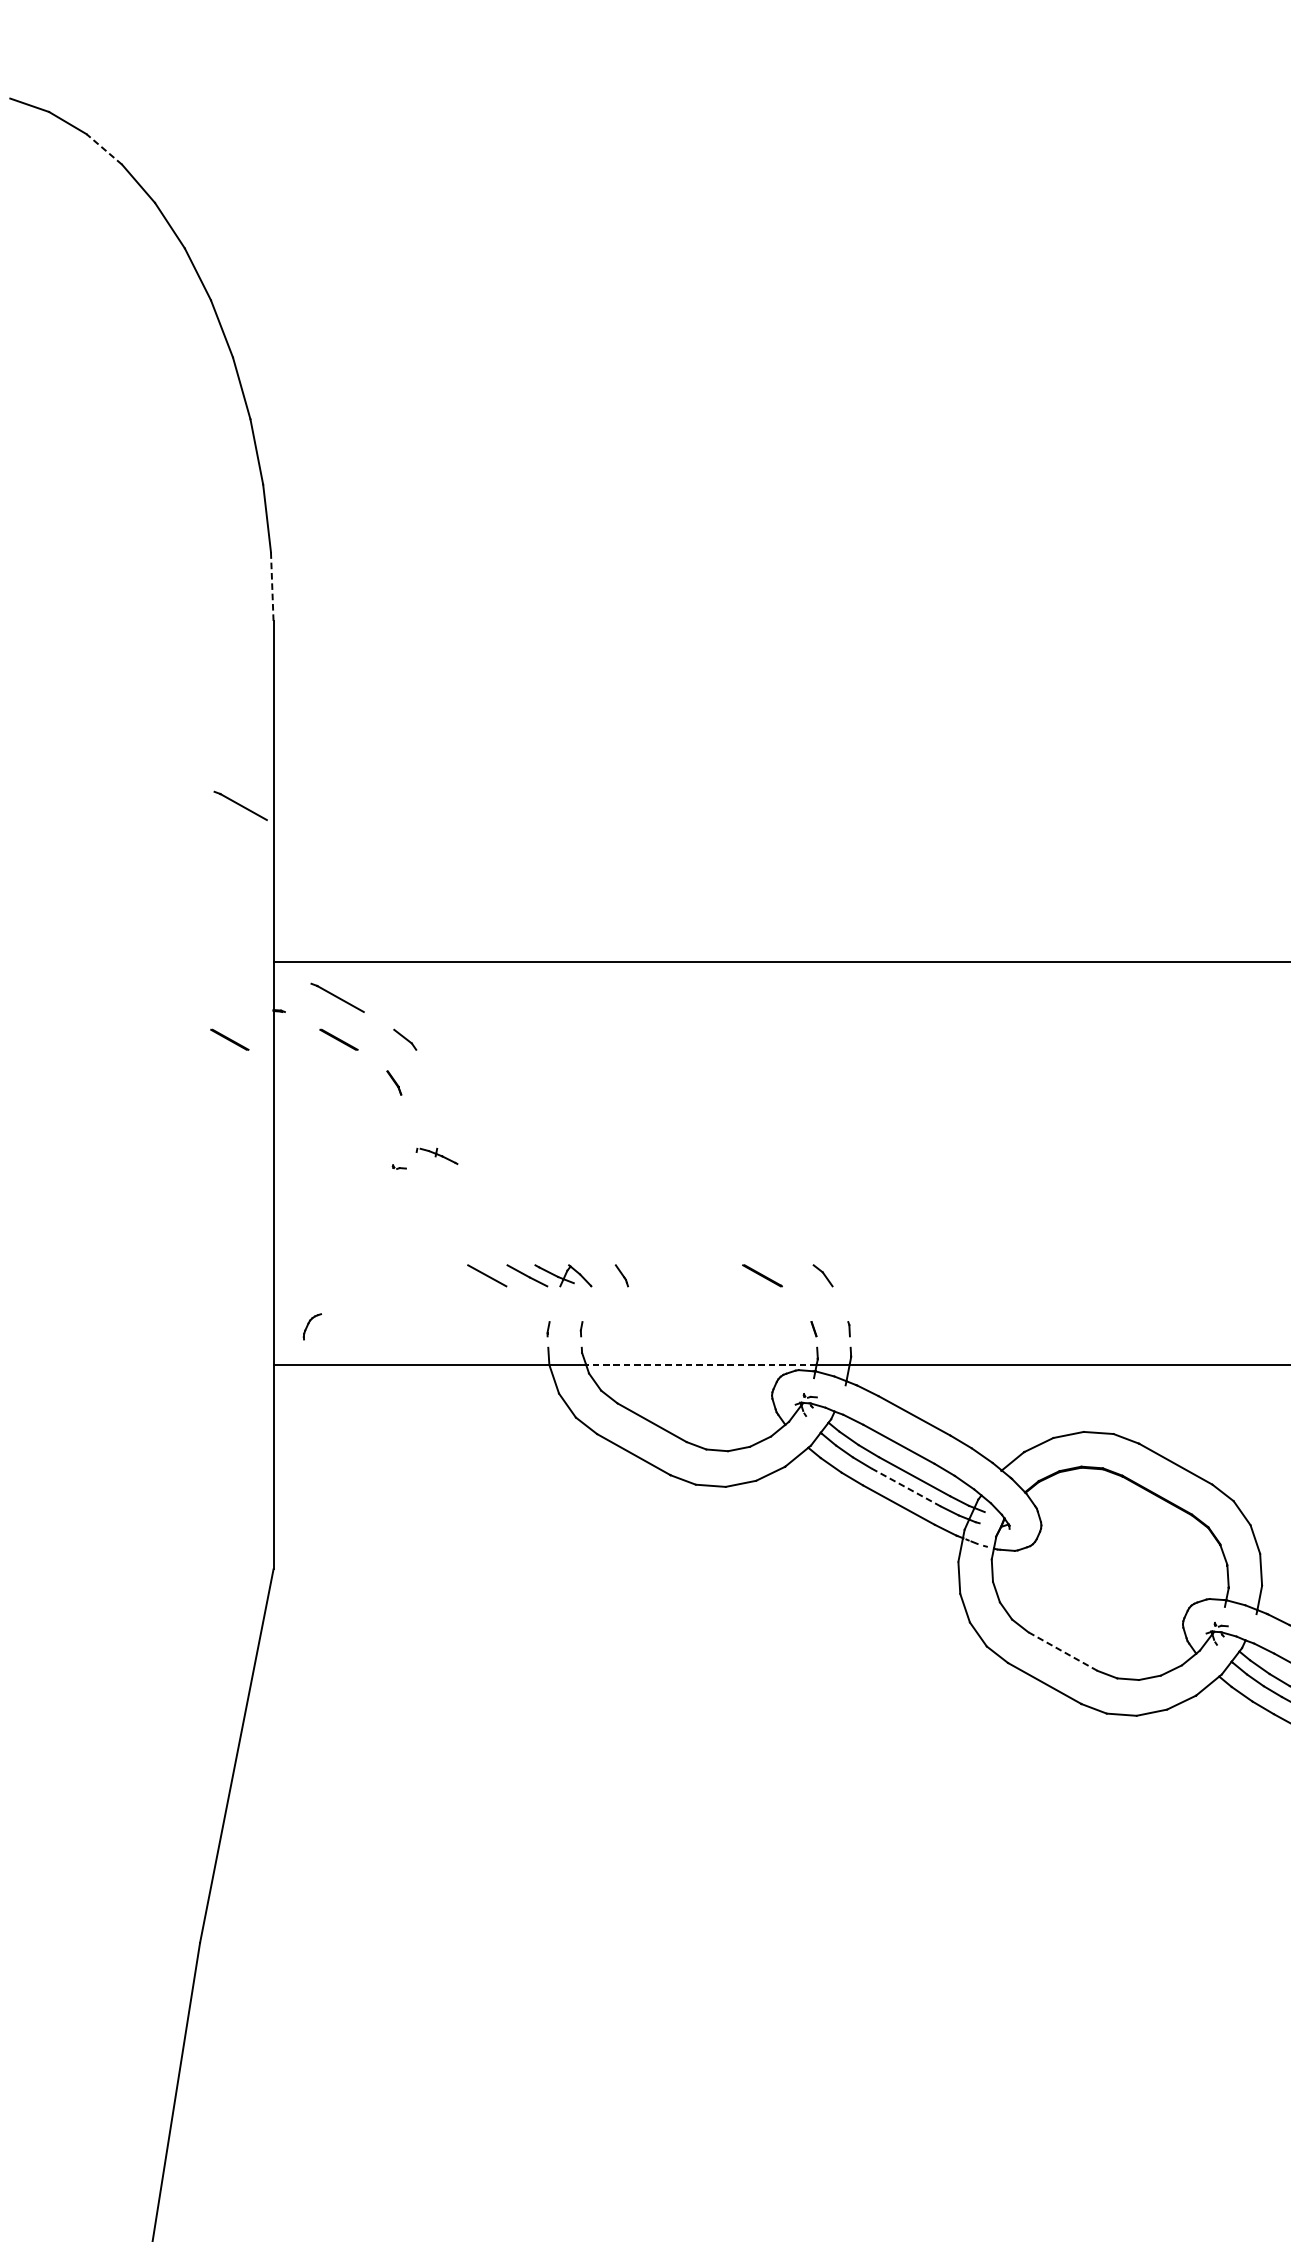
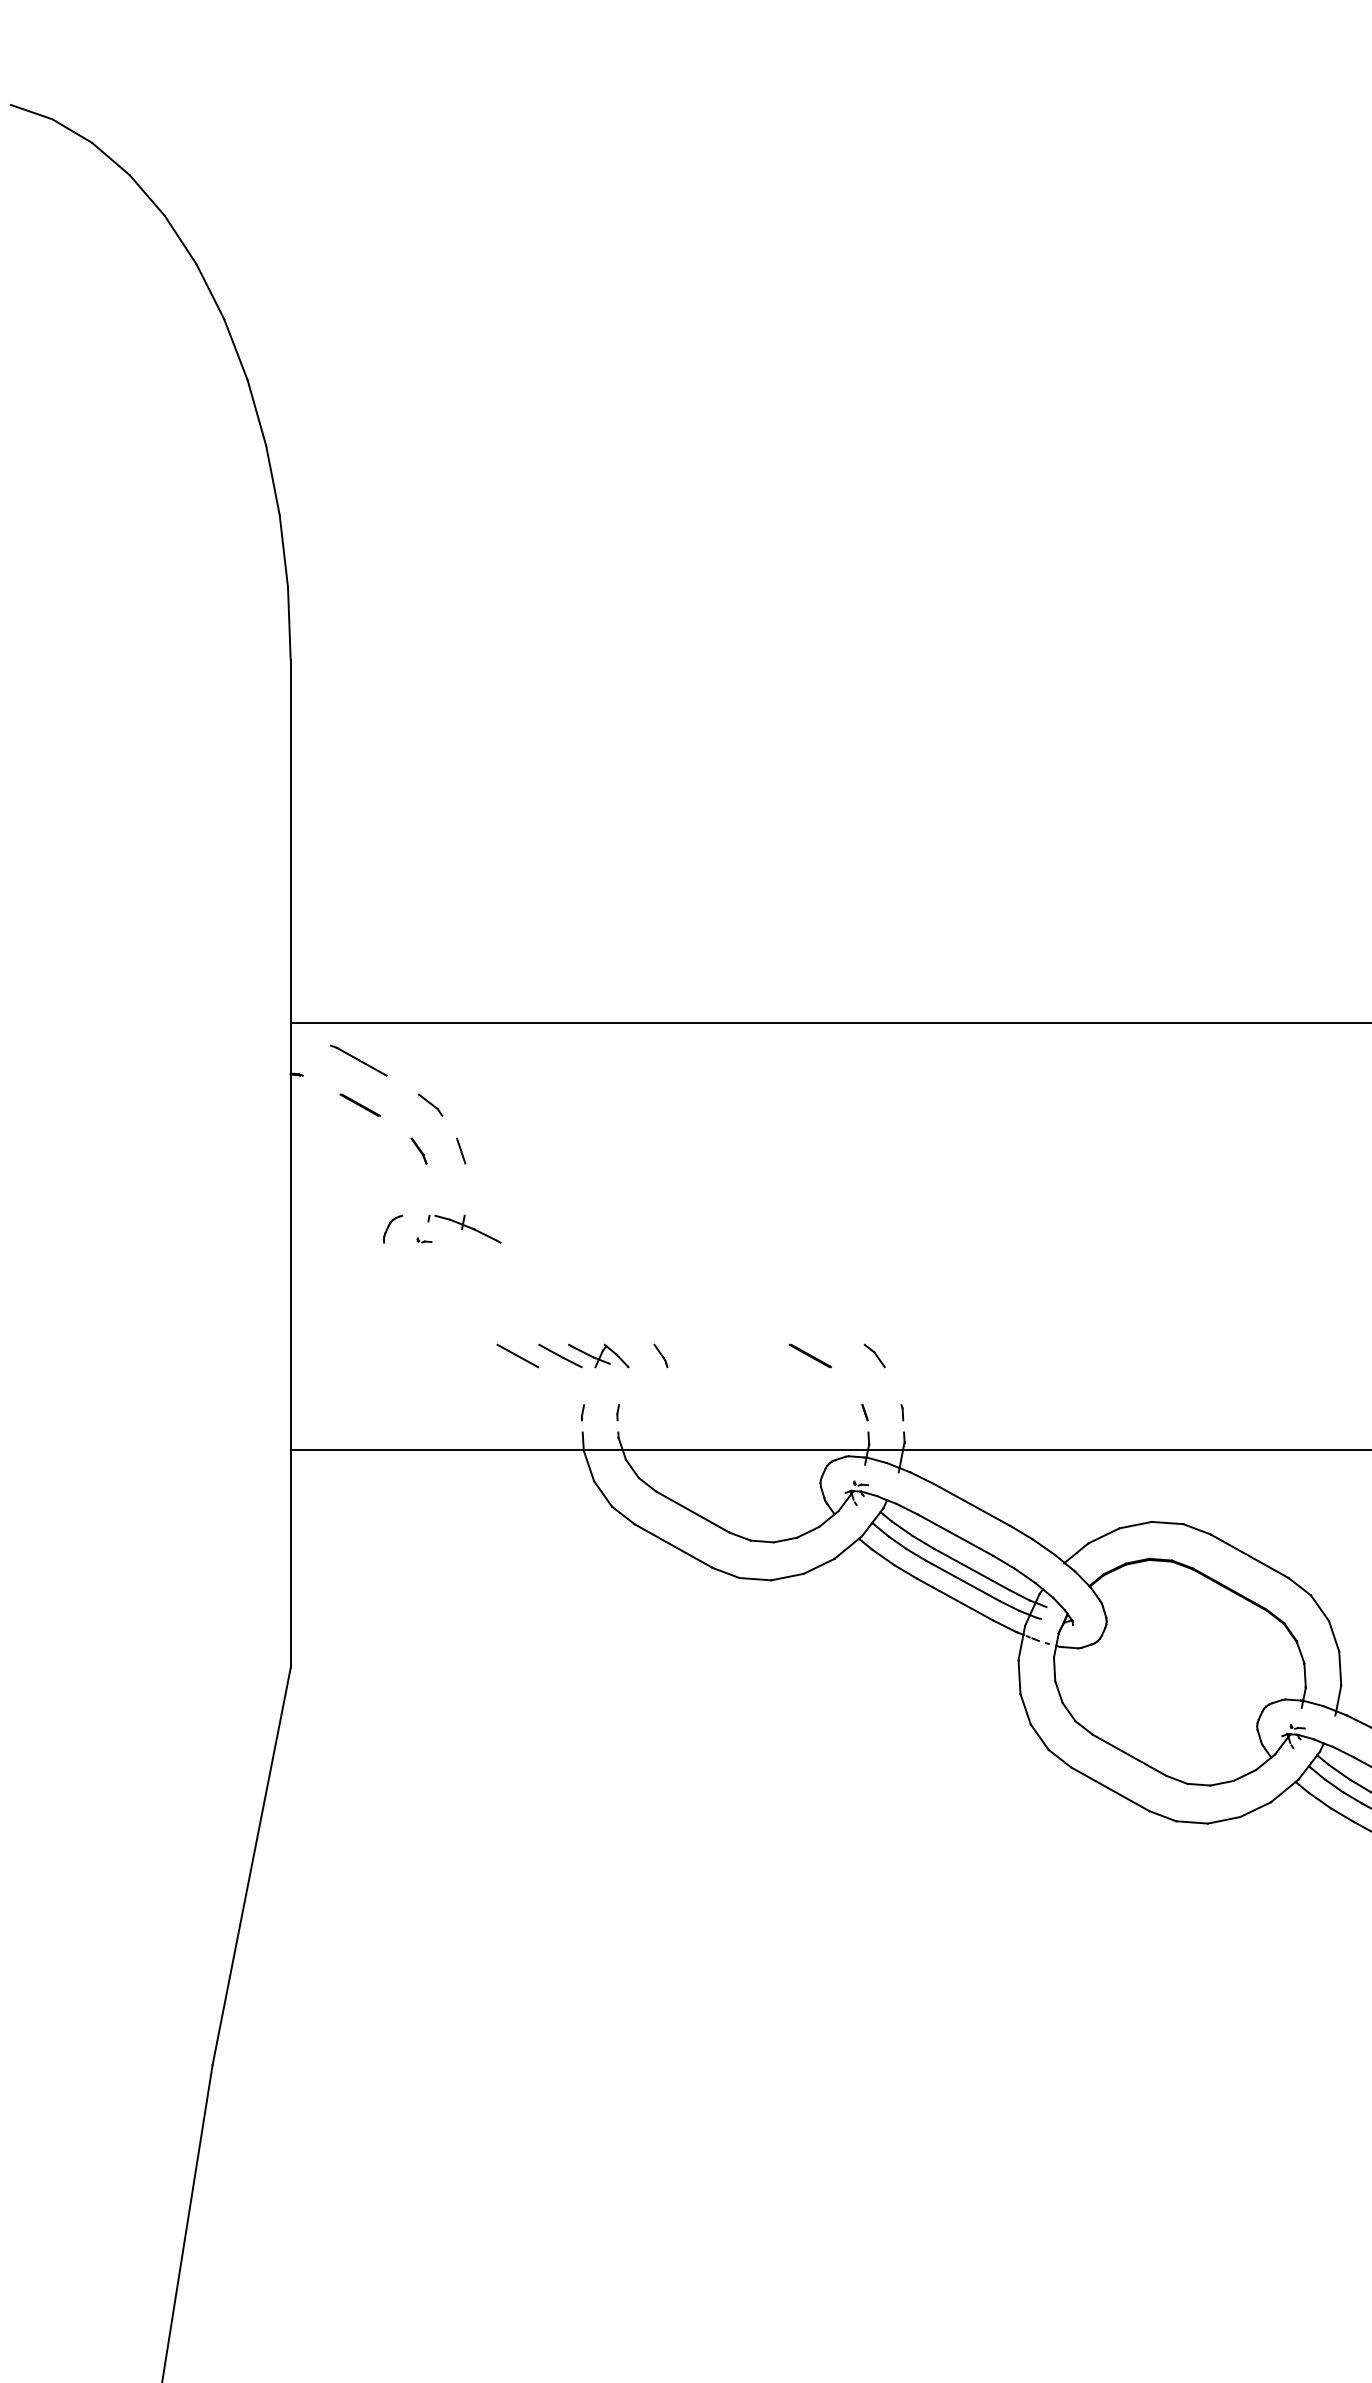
line: (103, 149) -> (110, 159), dashed -> solid
line: (272, 586) -> (289, 623), dashed -> solid
line: (240, 805) -> (255, 856), removed
line: (230, 1039) -> (244, 1104), removed
line: (434, 1082) -> (461, 1150), added
part: (437, 1155) -> (464, 1228), size x1.67
part: (312, 1326) -> (393, 1228), moved
line: (701, 1364) -> (745, 1450), dashed -> solid
line: (905, 1487) -> (962, 1580), dashed -> solid
line: (1062, 1651) -> (1129, 1755), dashed -> solid

